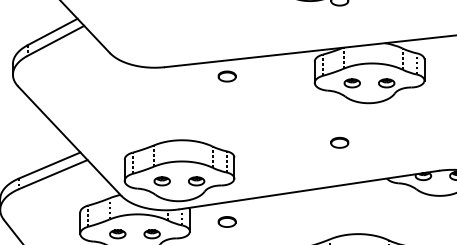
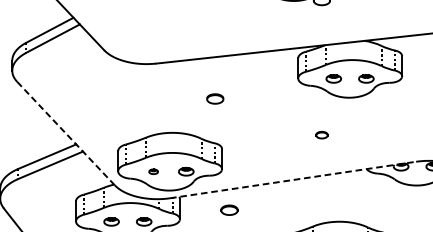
part: (226, 76) -> (214, 98), moved
line: (70, 141) -> (66, 134), solid -> dashed
part: (339, 142) -> (321, 134), size x0.7
part: (161, 181) -> (153, 171), size x0.6
line: (309, 190) -> (293, 180), solid -> dashed
part: (226, 221) -> (228, 209), moved

